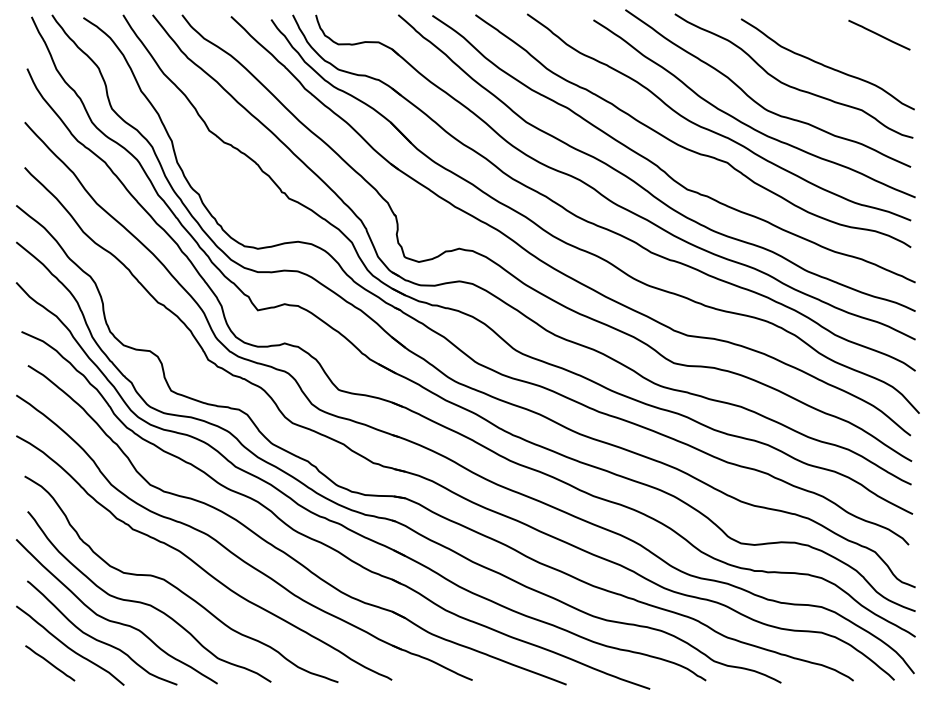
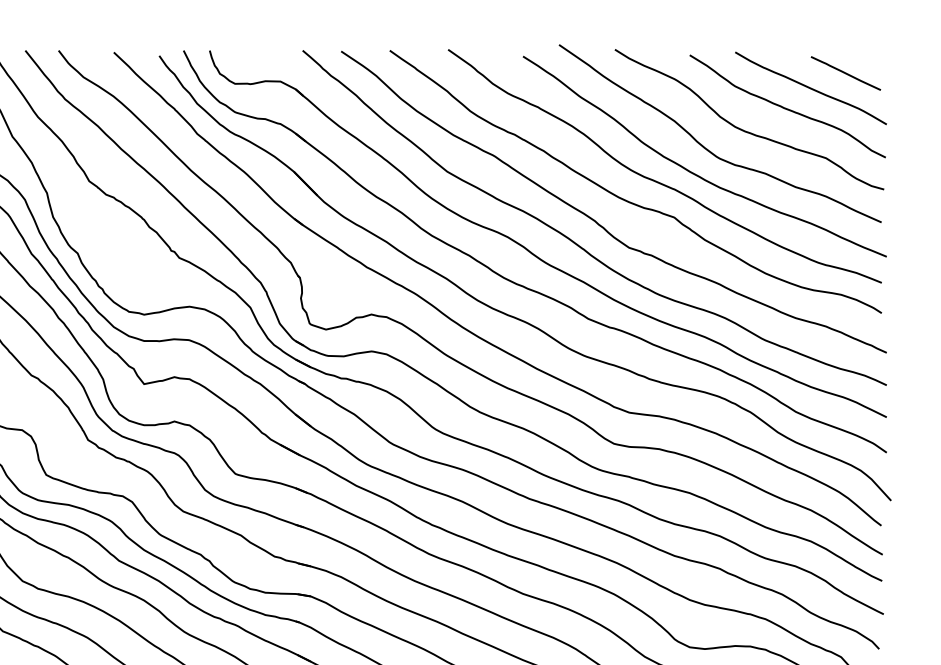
curve: (848, 48) -> (811, 88), added

